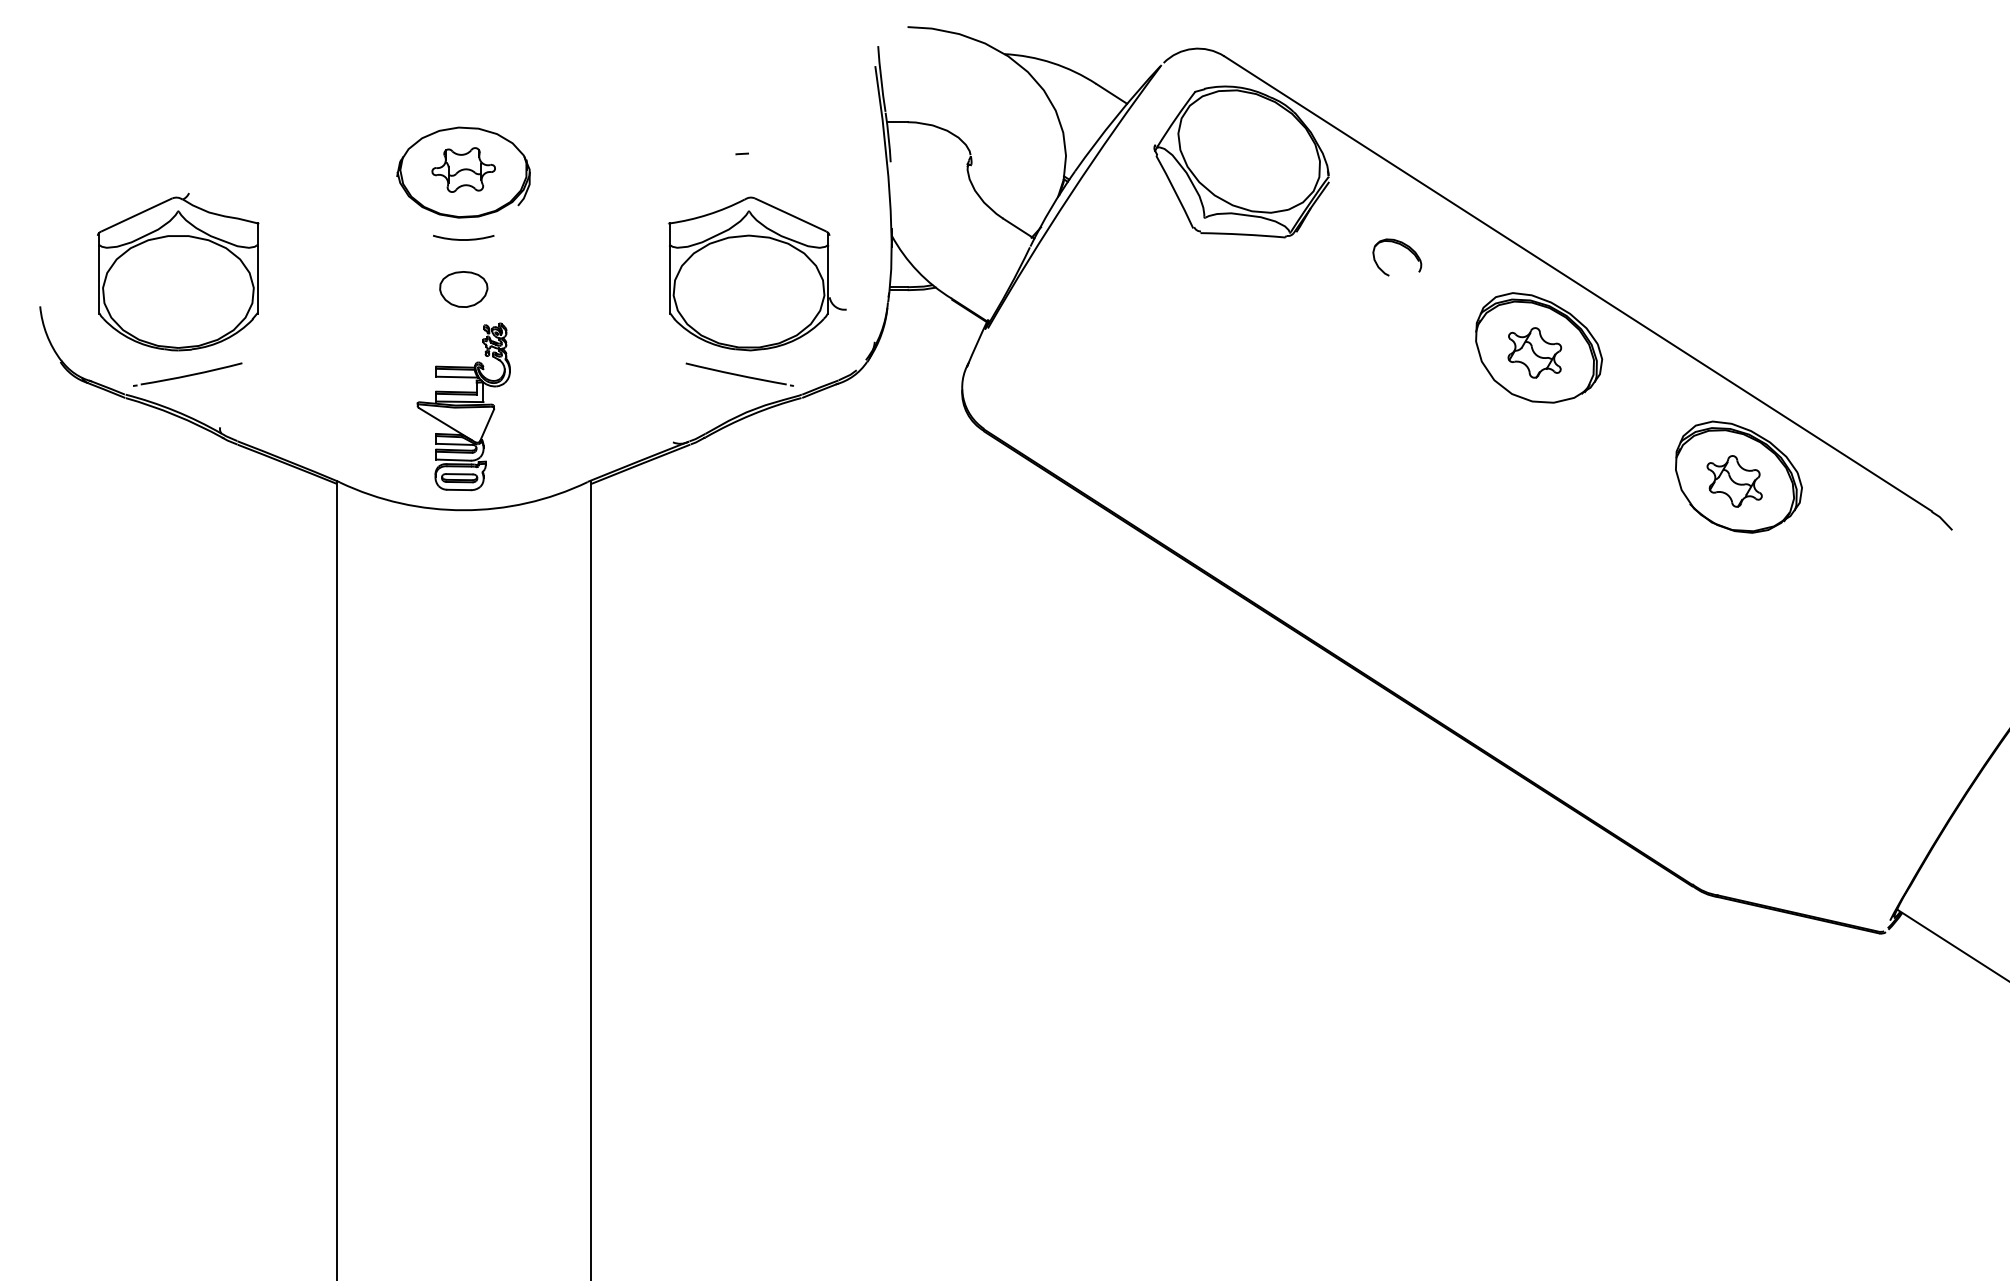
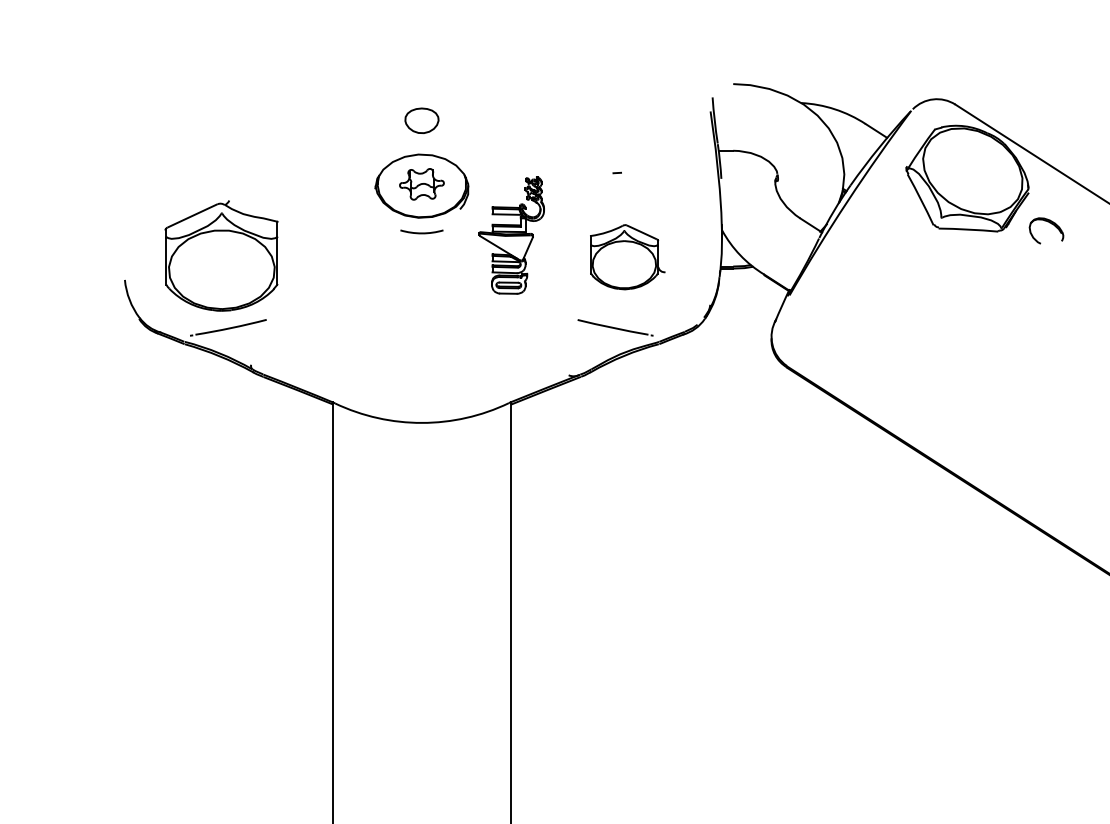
part: (1403, 247) -> (1050, 223), moved
part: (757, 273) -> (627, 256), size x0.6
part: (463, 289) -> (421, 120), moved
part: (463, 406) -> (511, 235), moved

